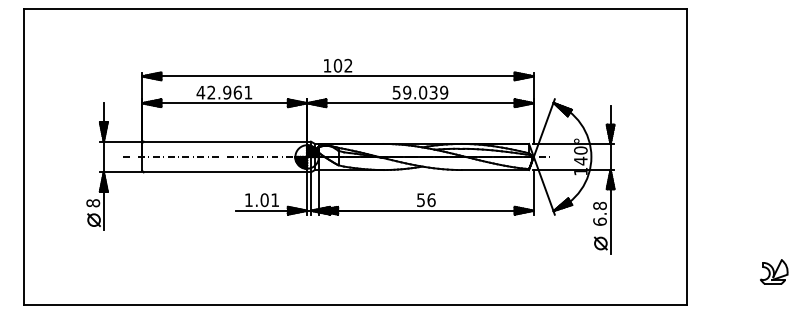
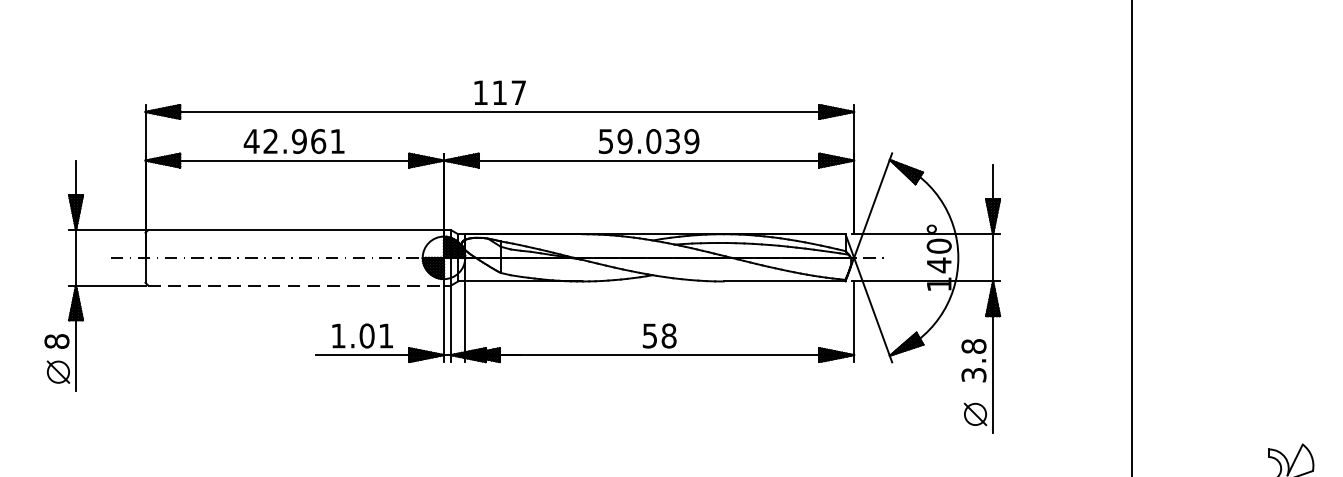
text: (342, 65) -> (507, 92), 102 -> 117
line: (225, 172) -> (296, 285), solid -> dashed
text: (431, 199) -> (669, 334), 56 -> 58
text: (599, 221) -> (972, 374), 6.8 -> 3.8

